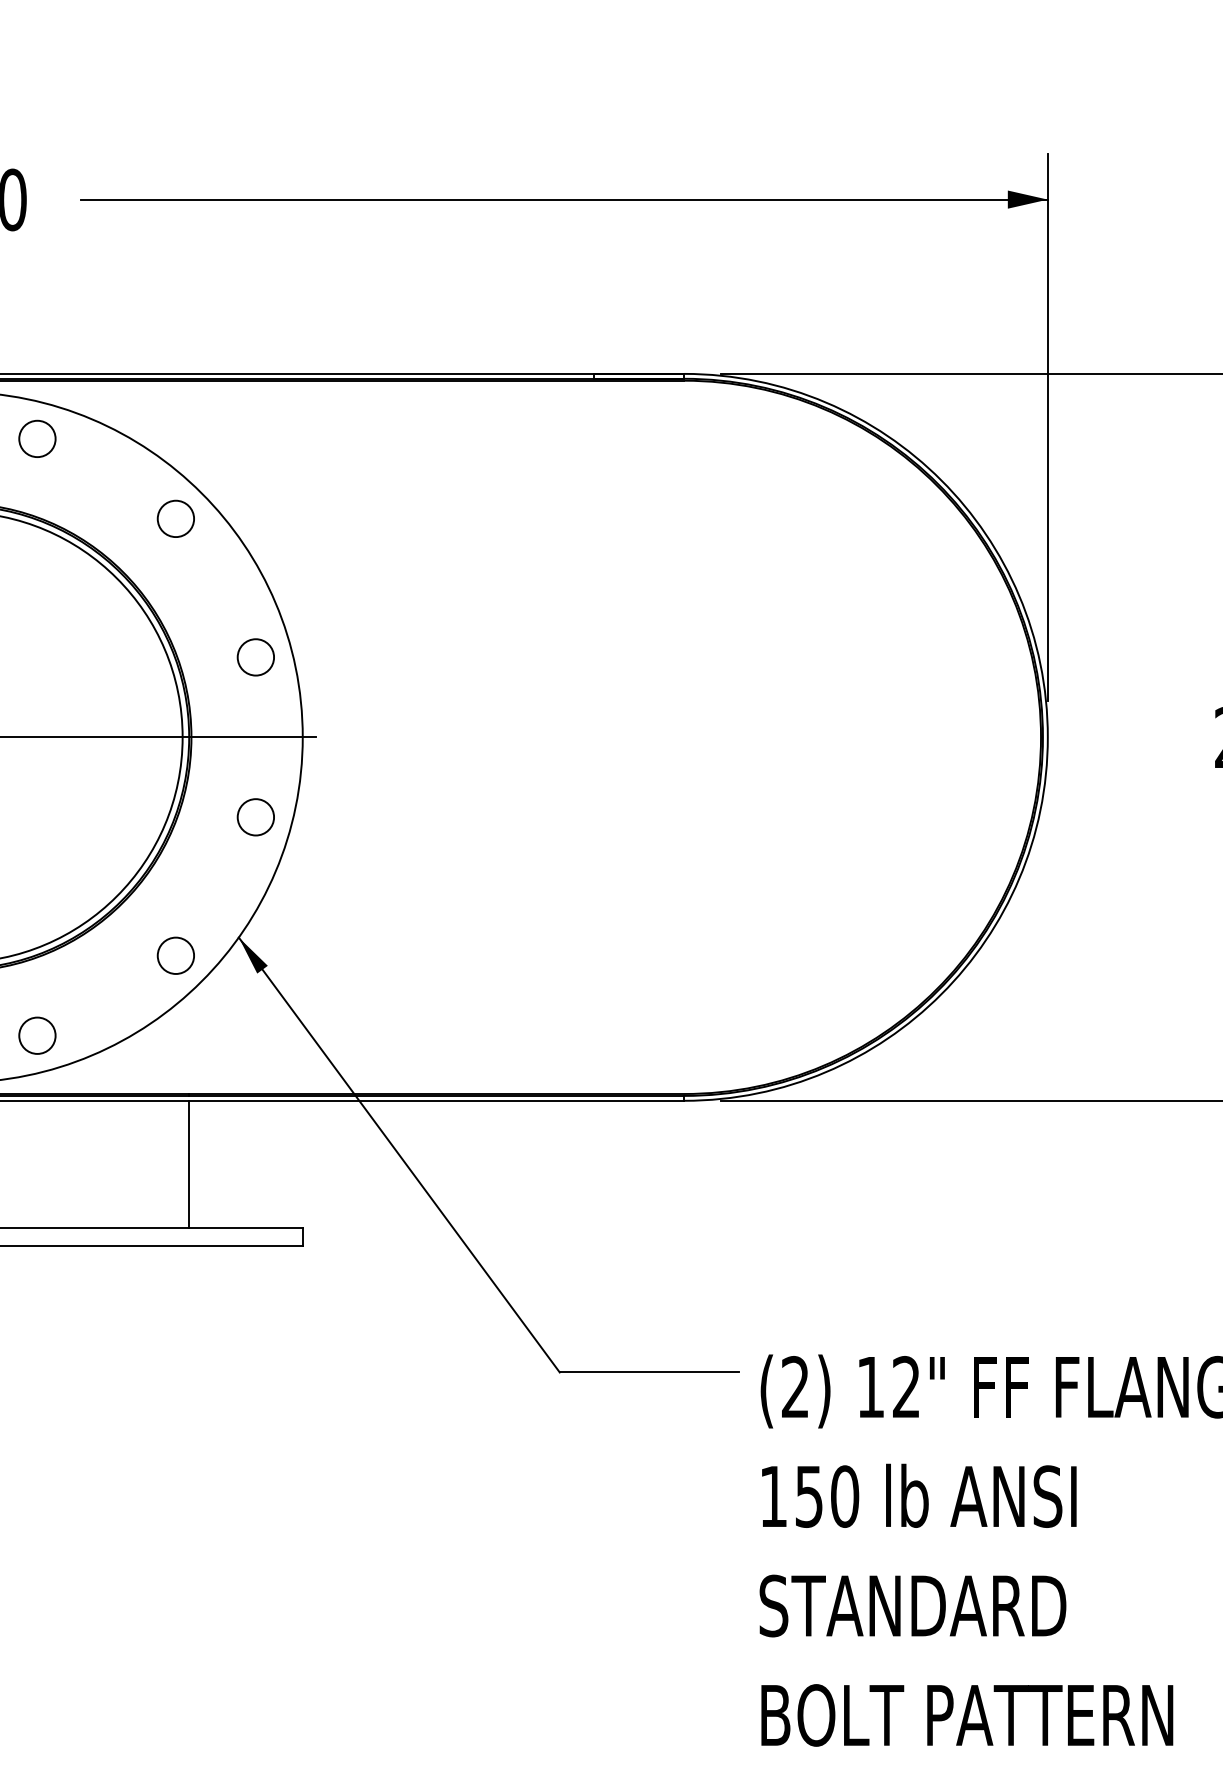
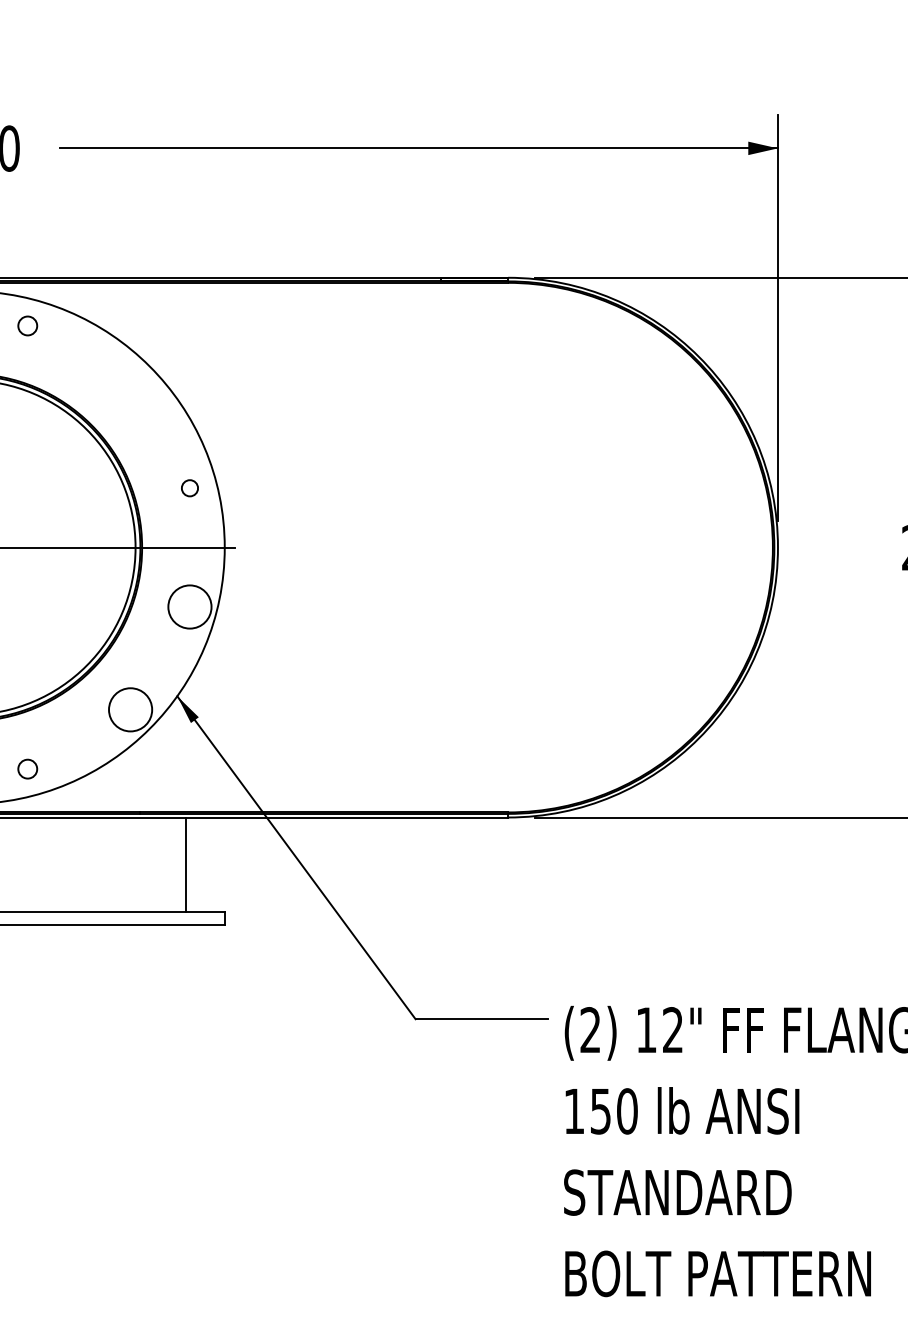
circle: (37, 438) -> (27, 325), size x0.7
circle: (175, 518) -> (130, 385), removed
circle: (255, 657) -> (189, 488), size x0.6
circle: (255, 817) -> (189, 607), size x1.6
circle: (175, 955) -> (130, 709), size x1.6
circle: (37, 1035) -> (27, 769), size x0.7
line: (189, 1164) -> (186, 864), moved

